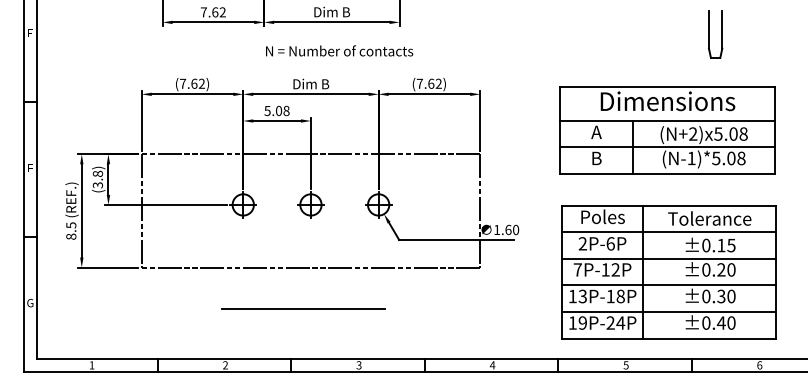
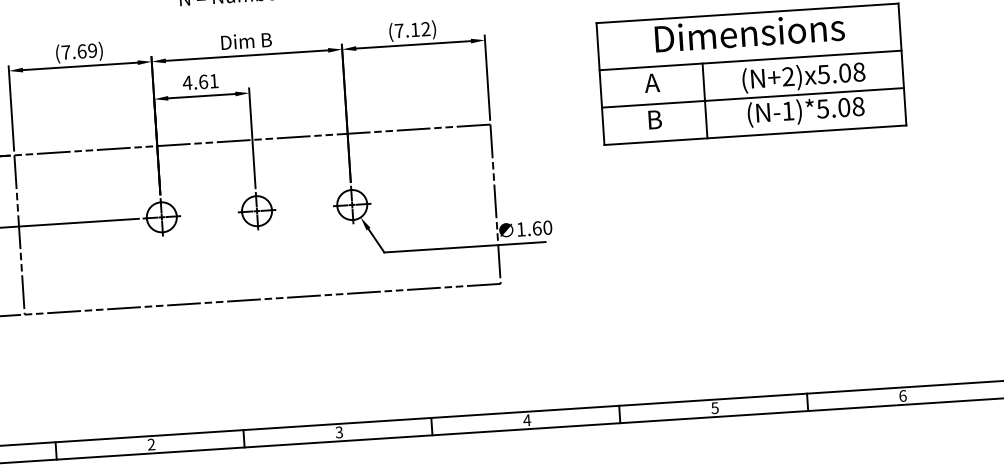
text: (201, 83) -> (92, 50), (7.62) -> (7.69)
text: (431, 83) -> (415, 29), (7.62) -> (7.12)
text: (276, 110) -> (199, 81), 5.08 -> 4.61
part: (668, 272) -> (766, 273), removed
line: (303, 309) -> (256, 358), removed

